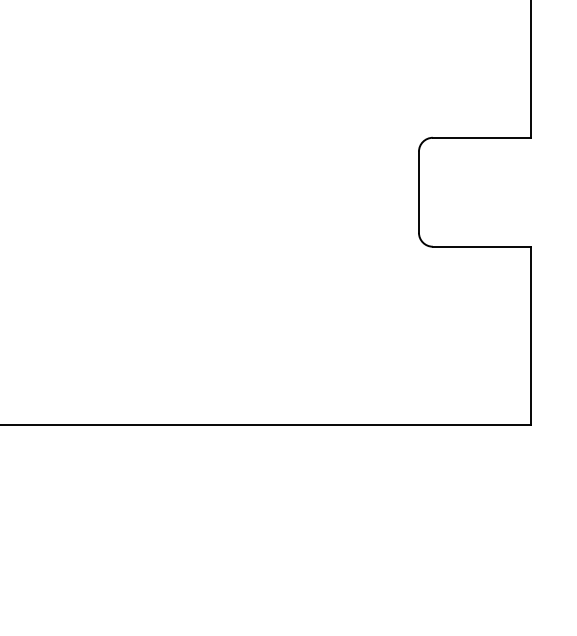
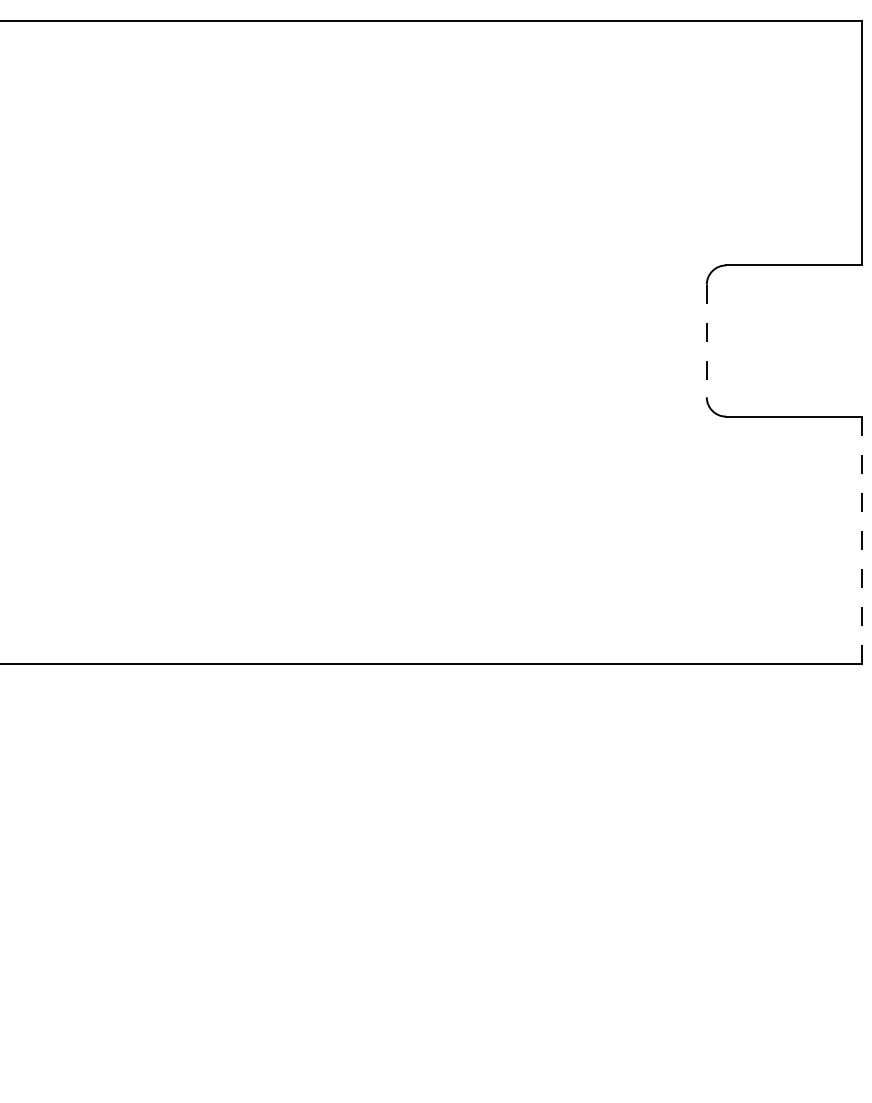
line: (418, 192) -> (706, 341), solid -> dashed
line: (531, 336) -> (862, 540), solid -> dashed

